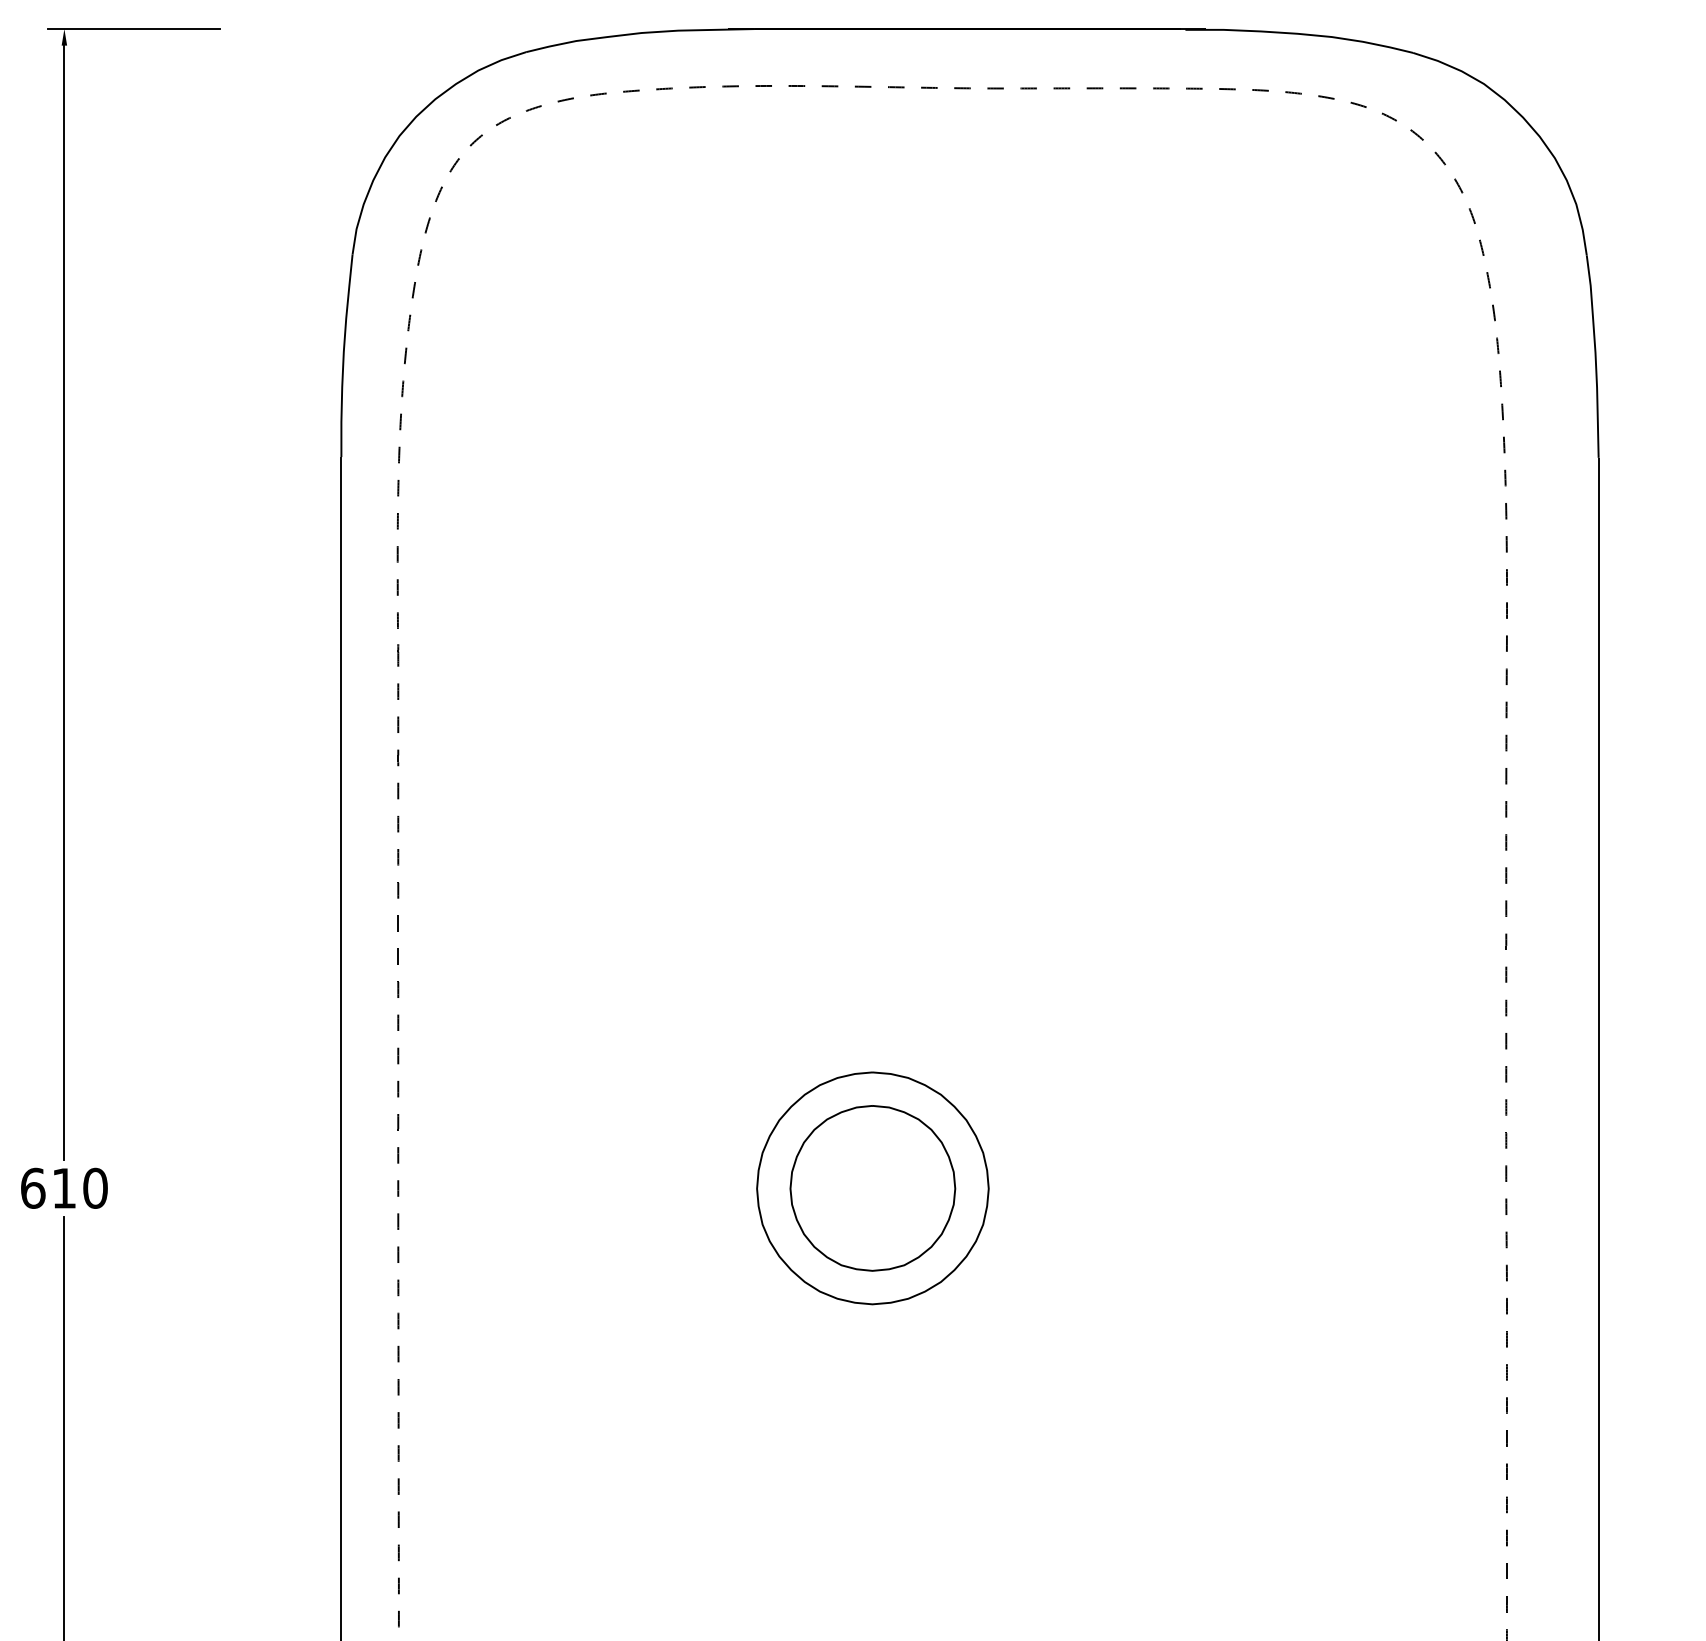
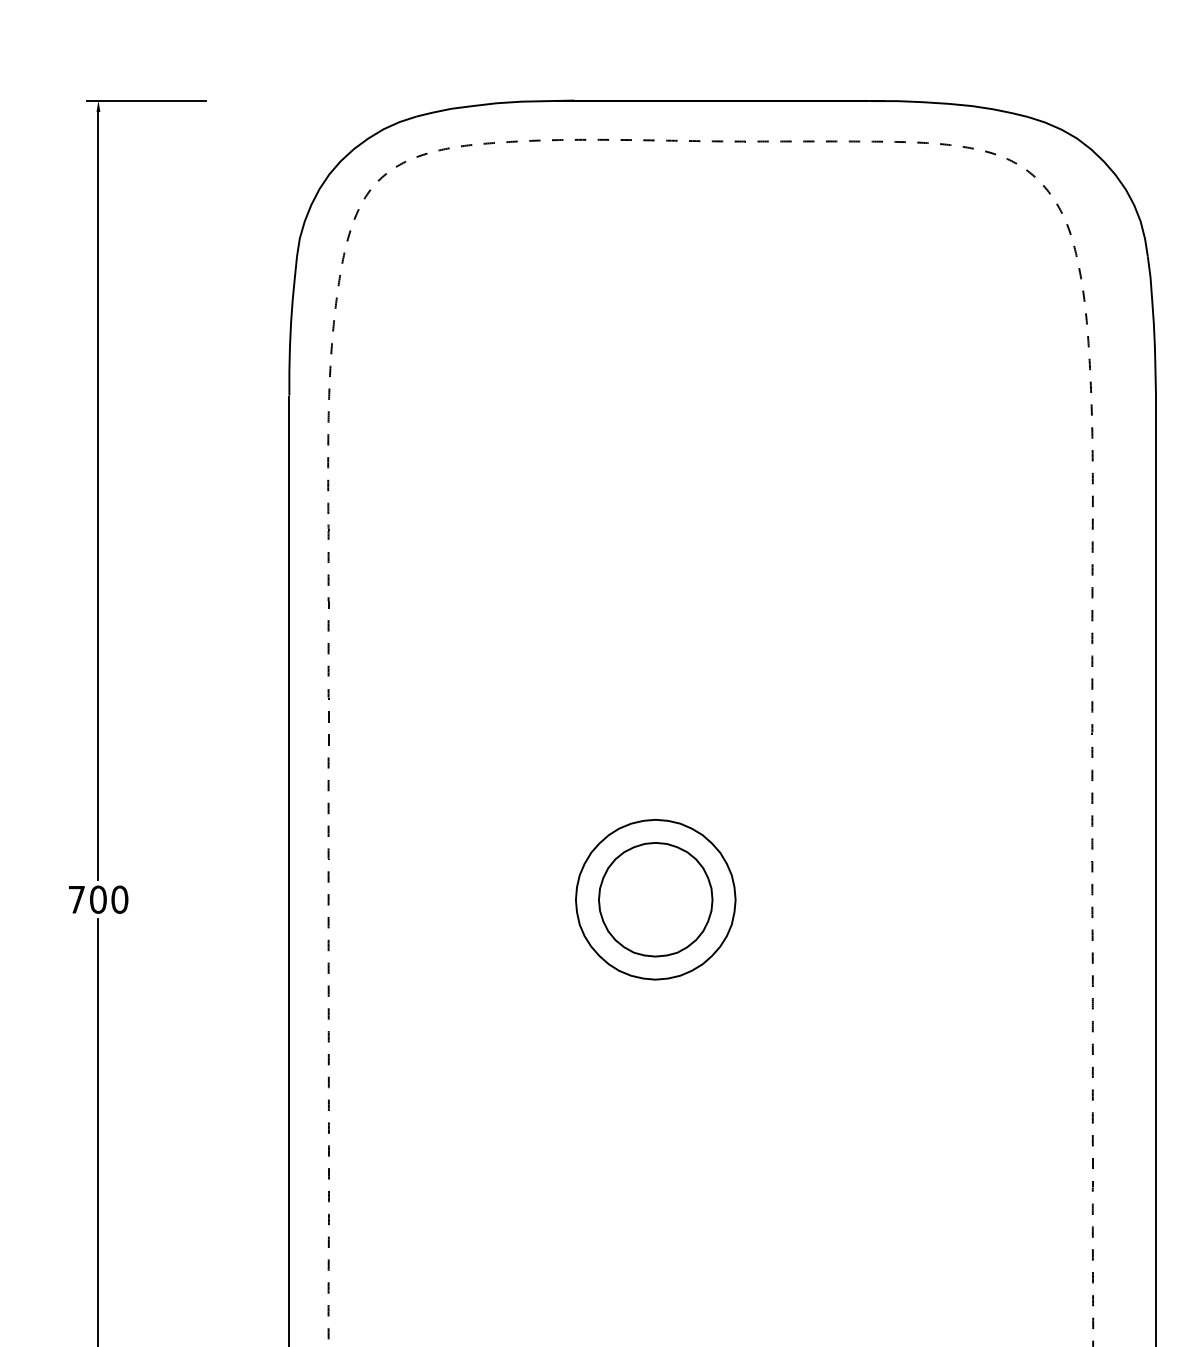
text: (48, 1188) -> (87, 899), 610 -> 700

